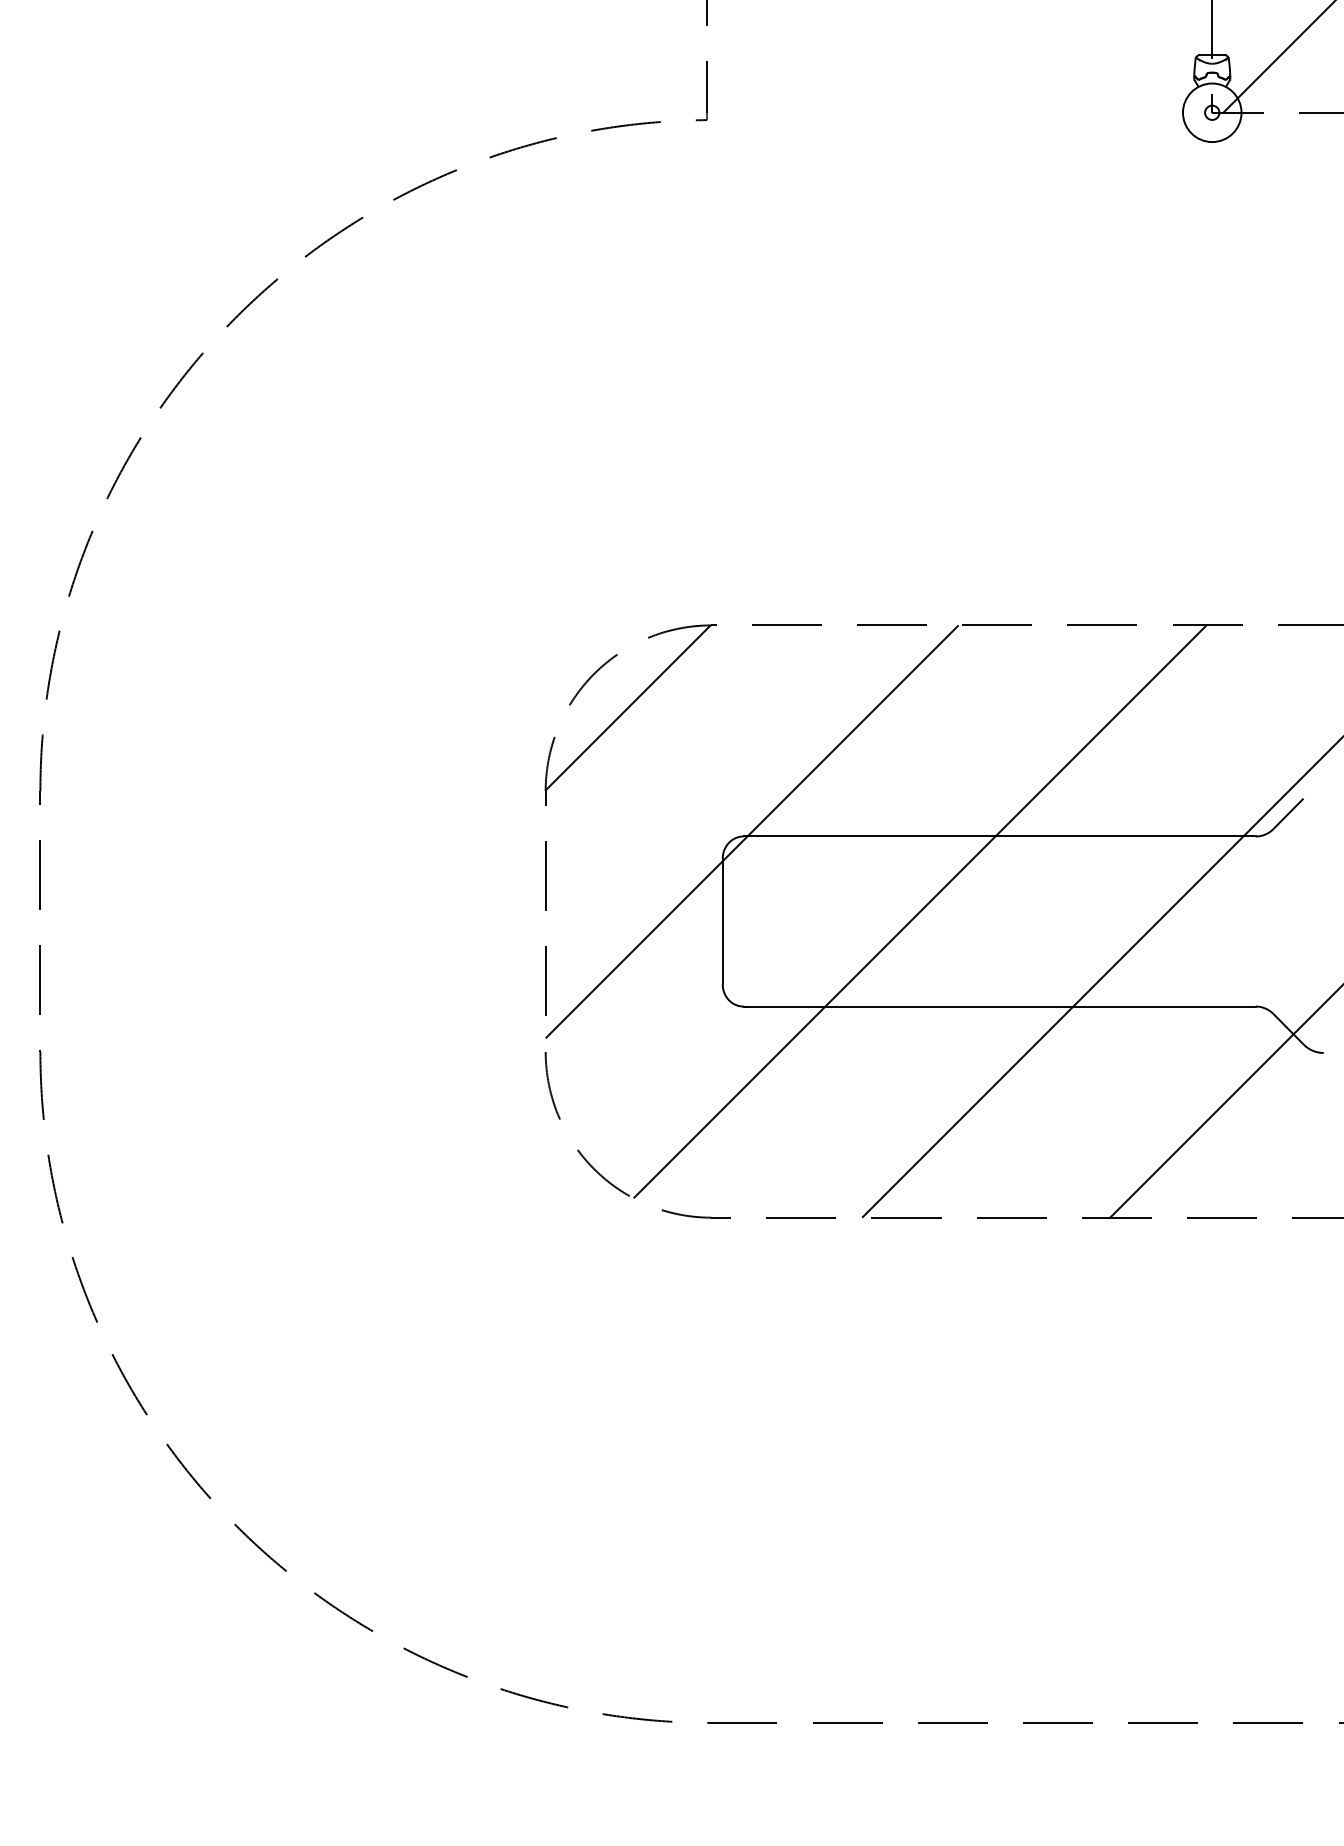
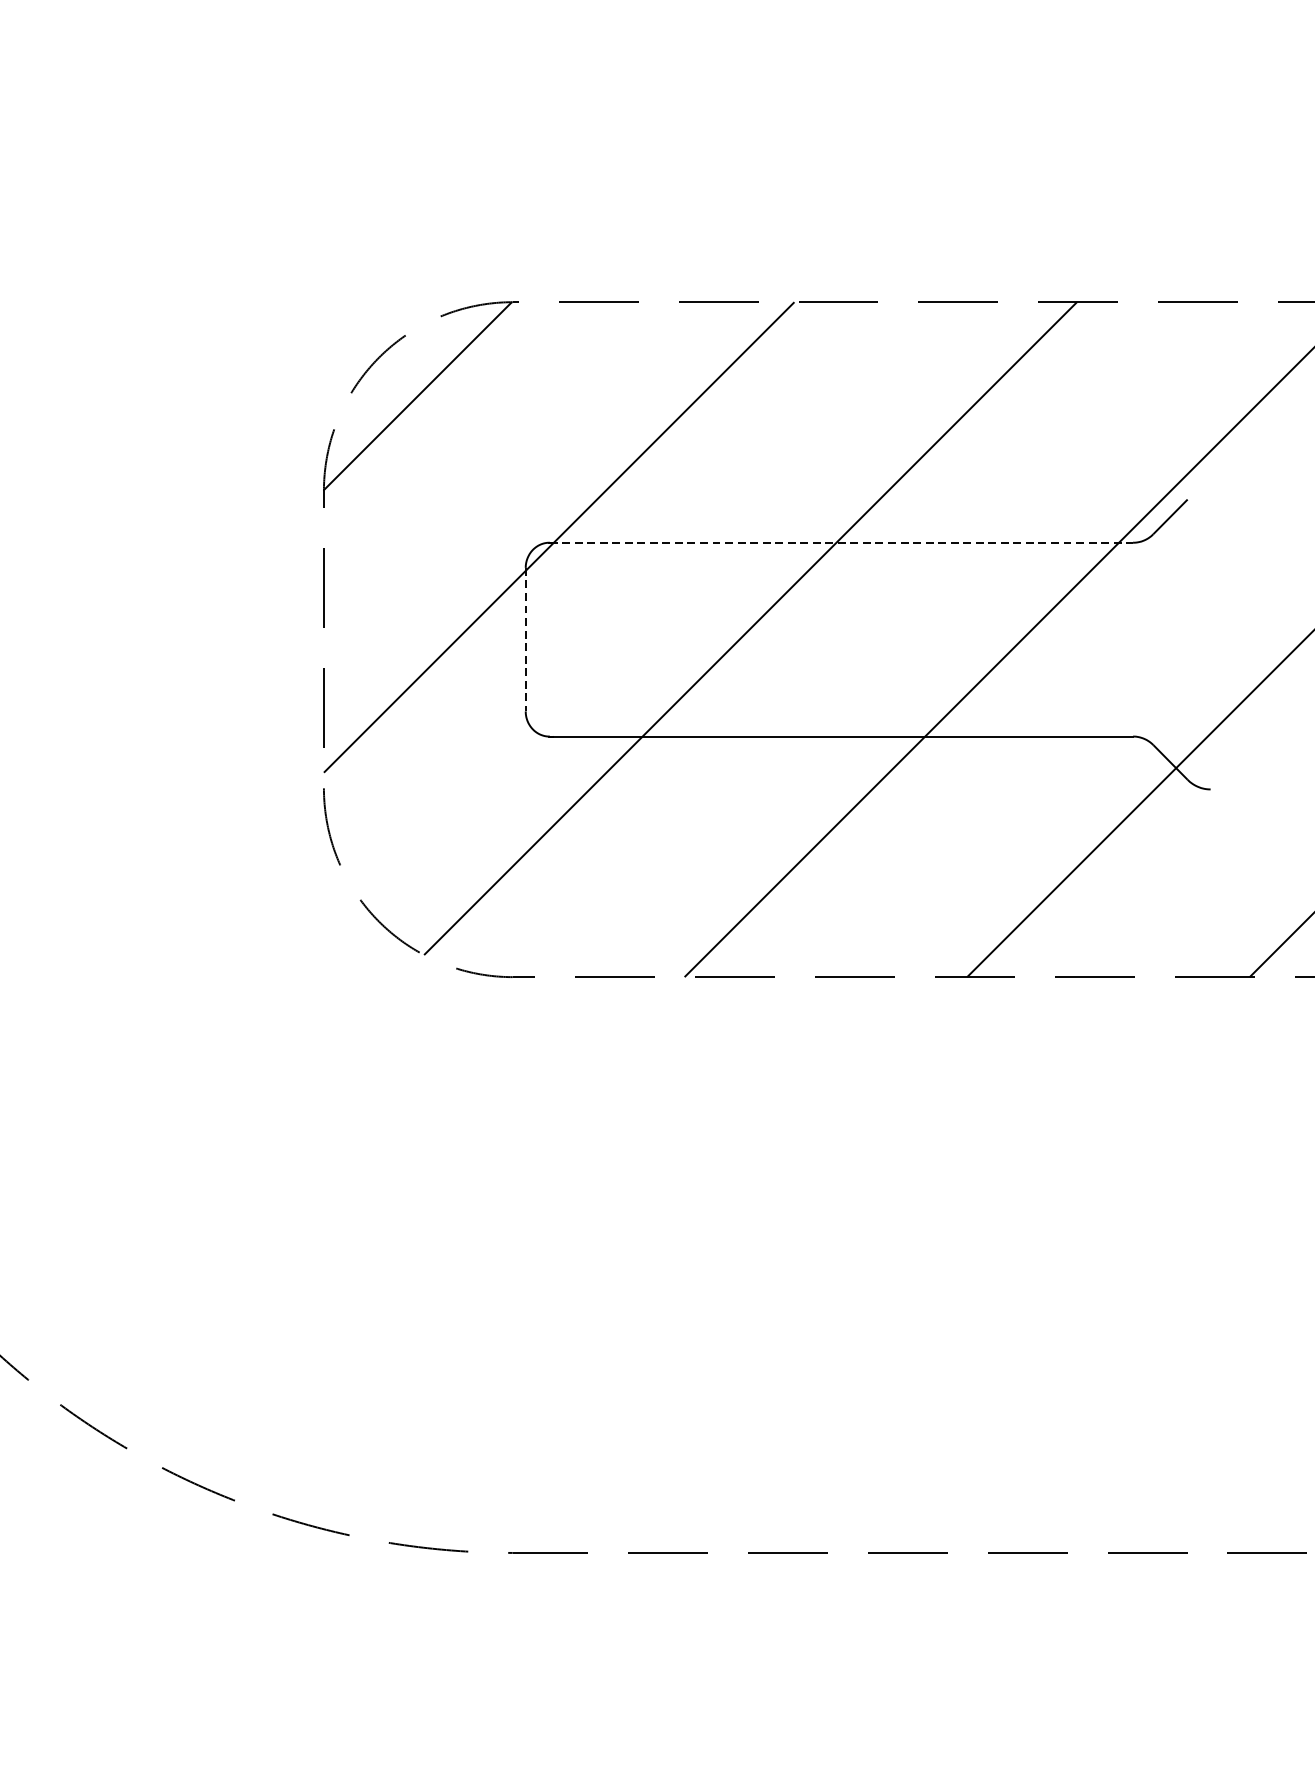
line: (1000, 836) -> (842, 542), solid -> dashed
line: (722, 921) -> (525, 639), solid -> dashed

